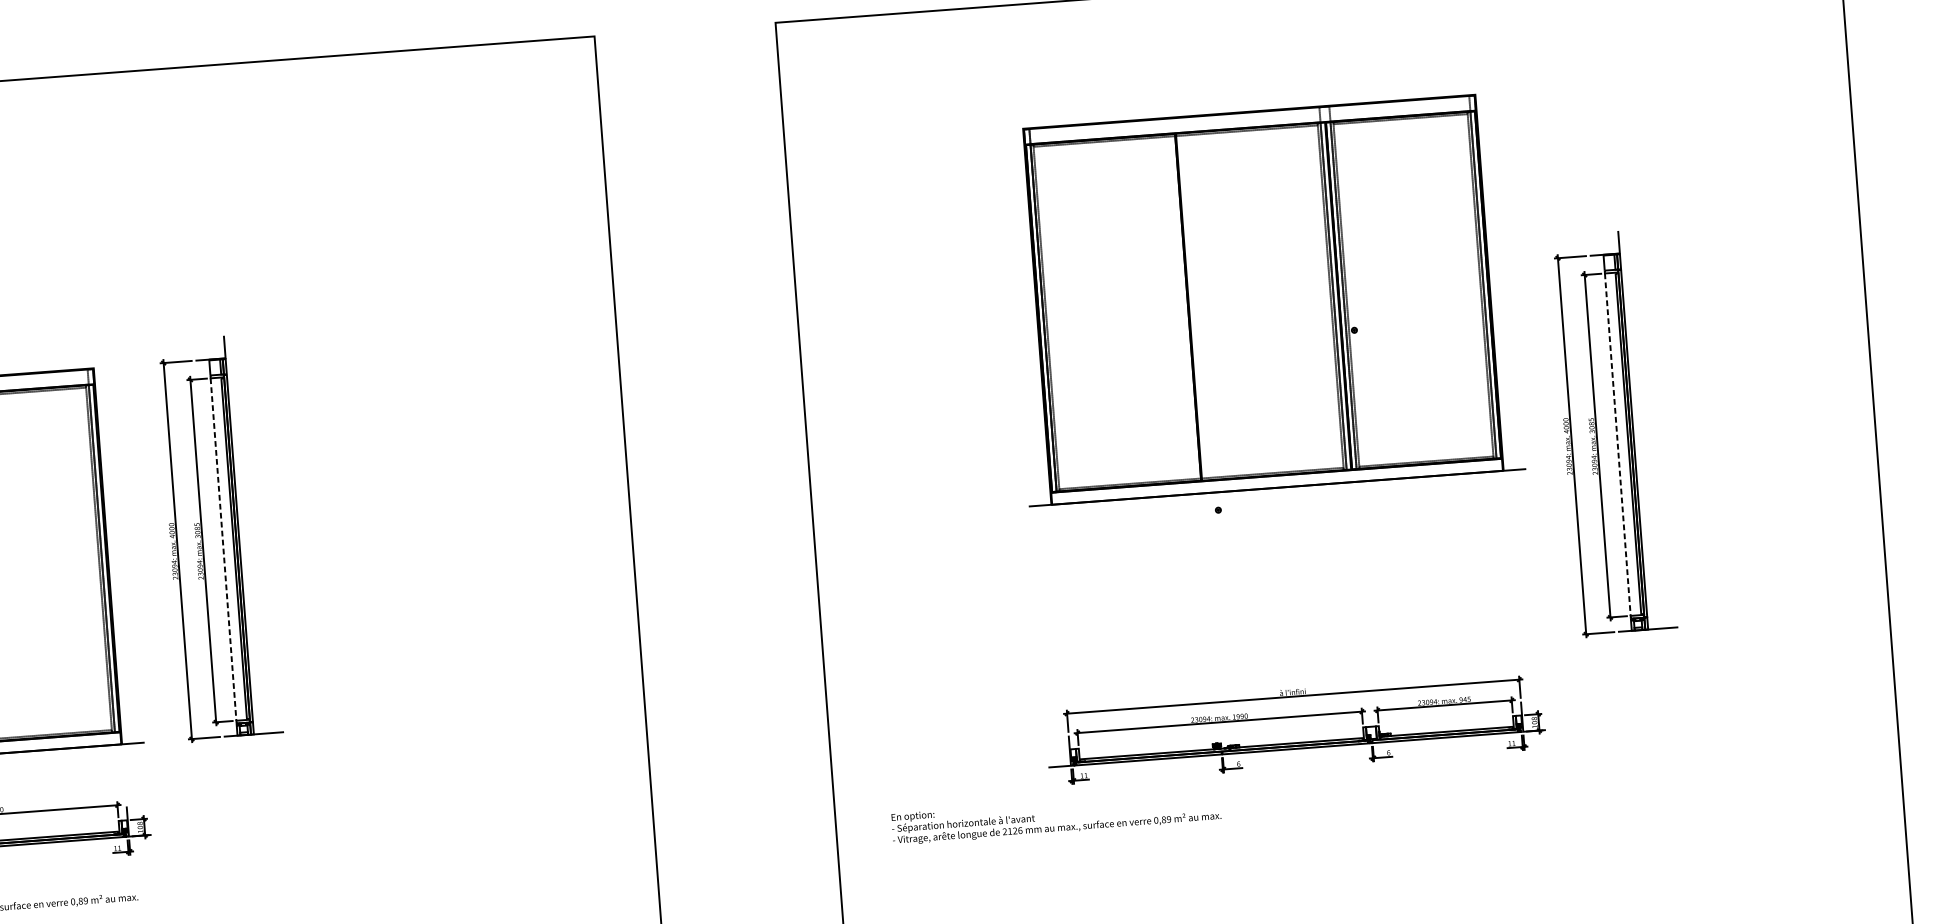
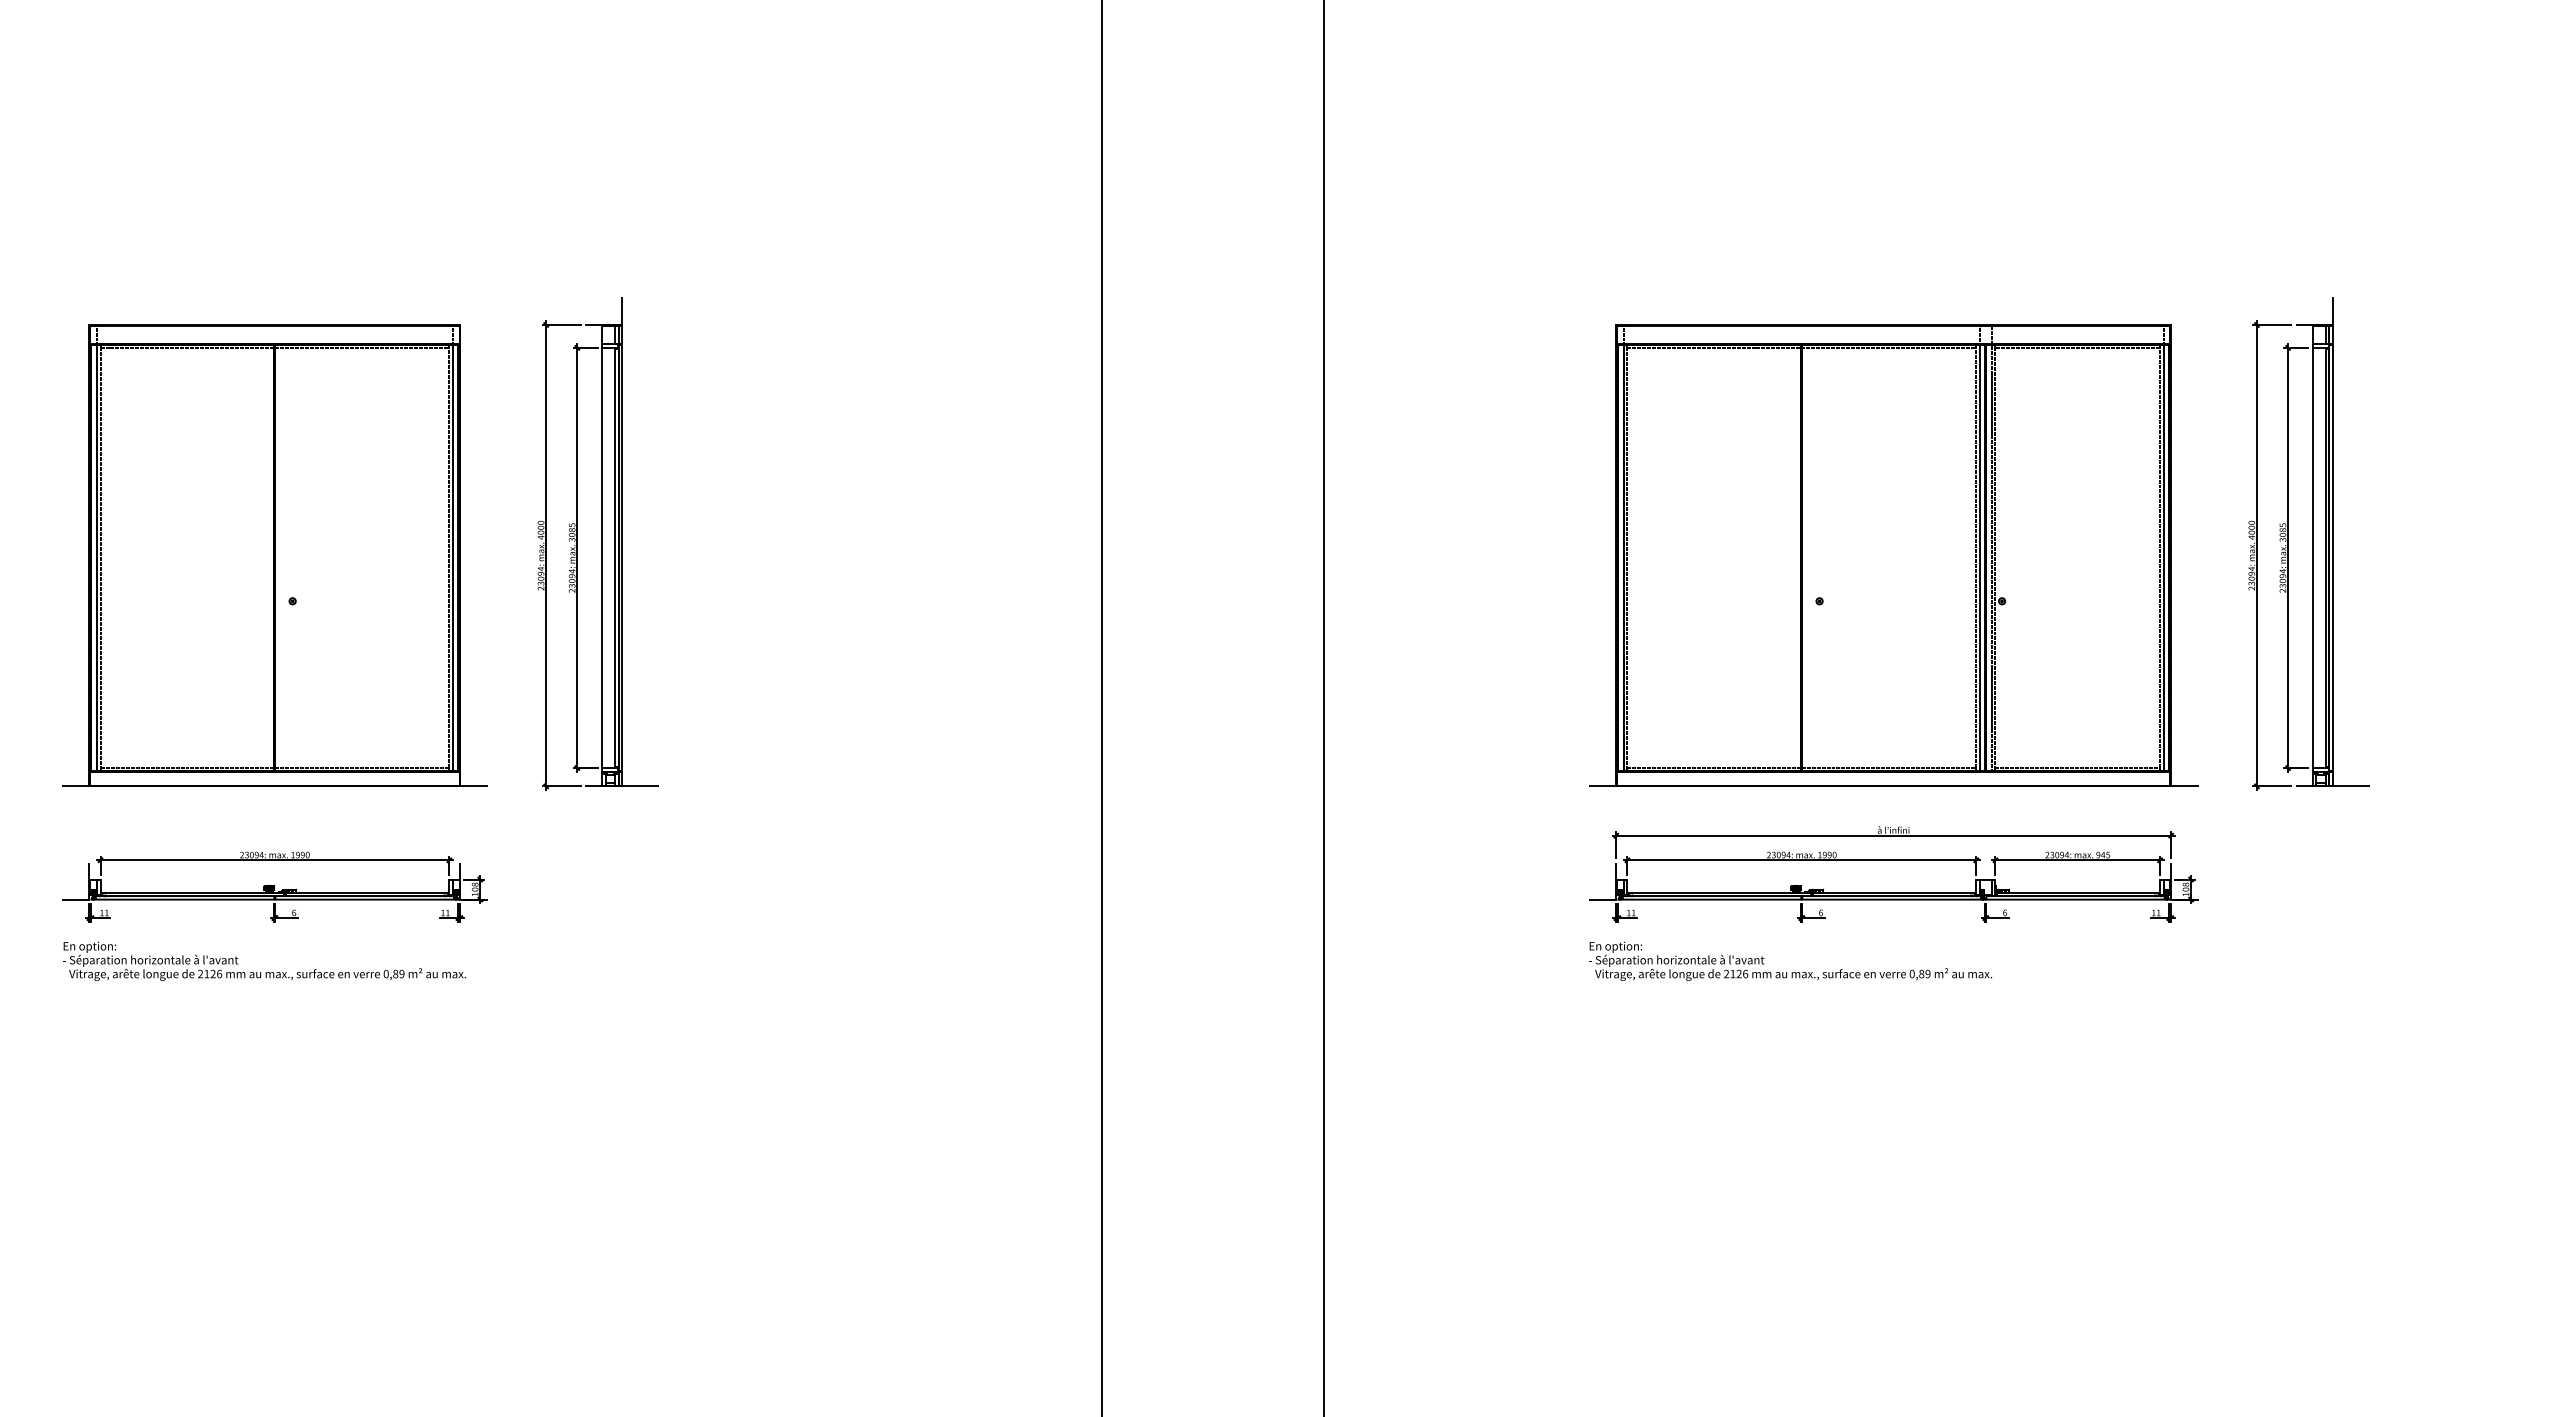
part: (1263, 299) -> (1893, 555), moved
line: (1617, 445) -> (2312, 558), dashed -> solid
line: (223, 549) -> (602, 558), dashed -> solid
text: (1056, 816) -> (1790, 960), moved

